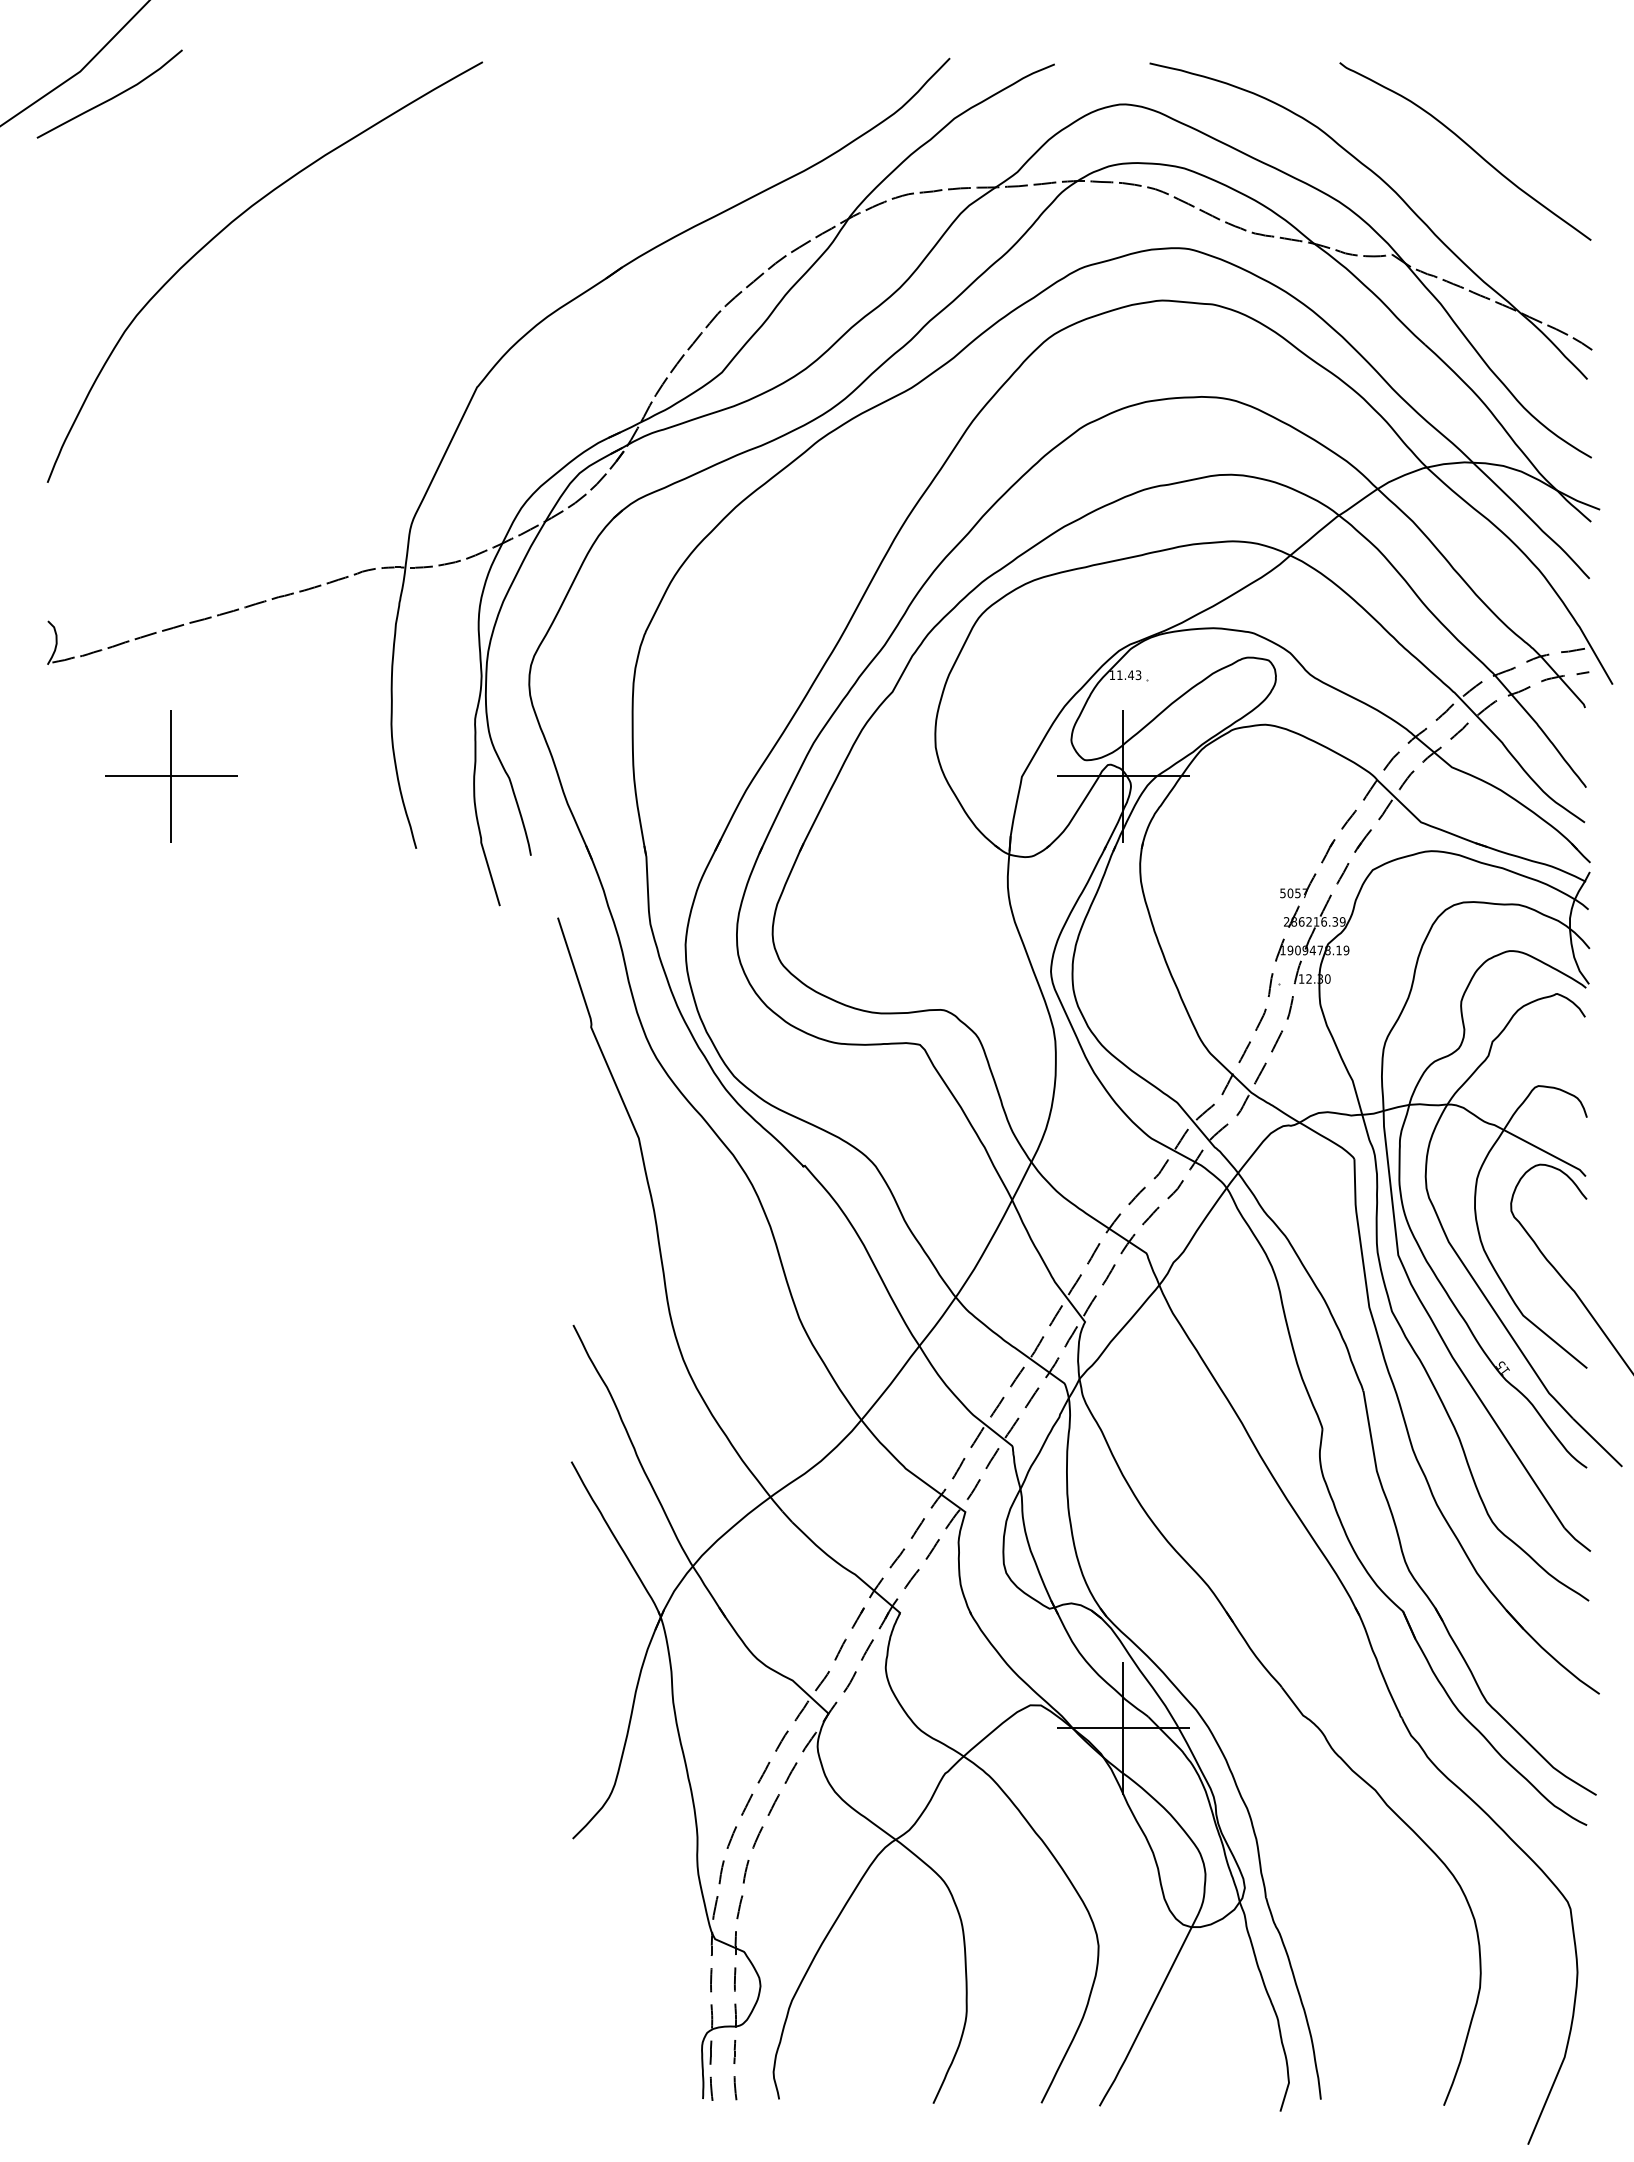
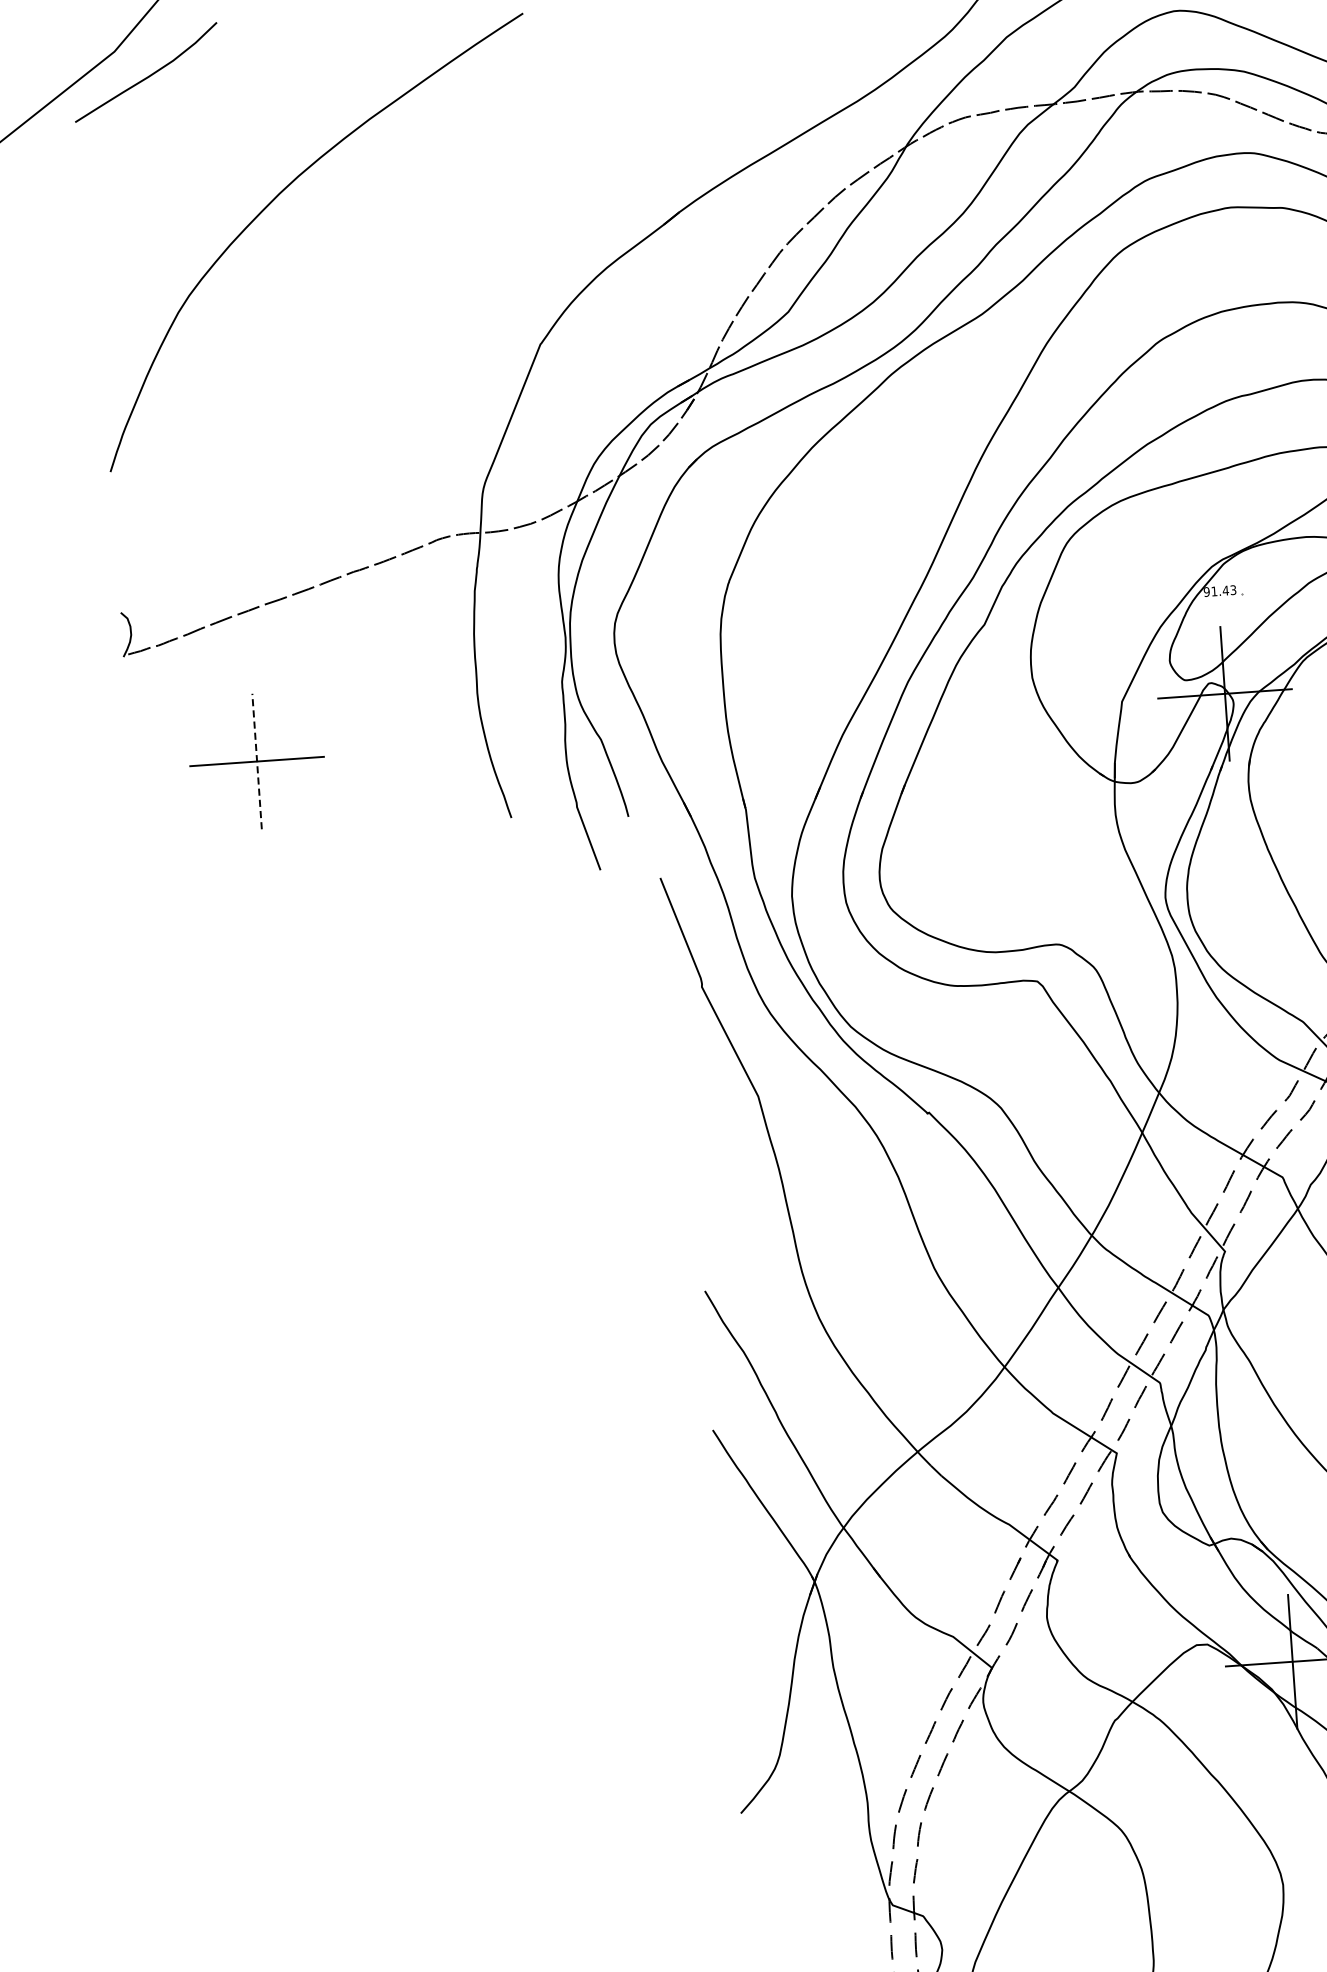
text: (1112, 675) -> (1206, 592), 11.43 -> 91.43
line: (171, 776) -> (257, 761), solid -> dashed

